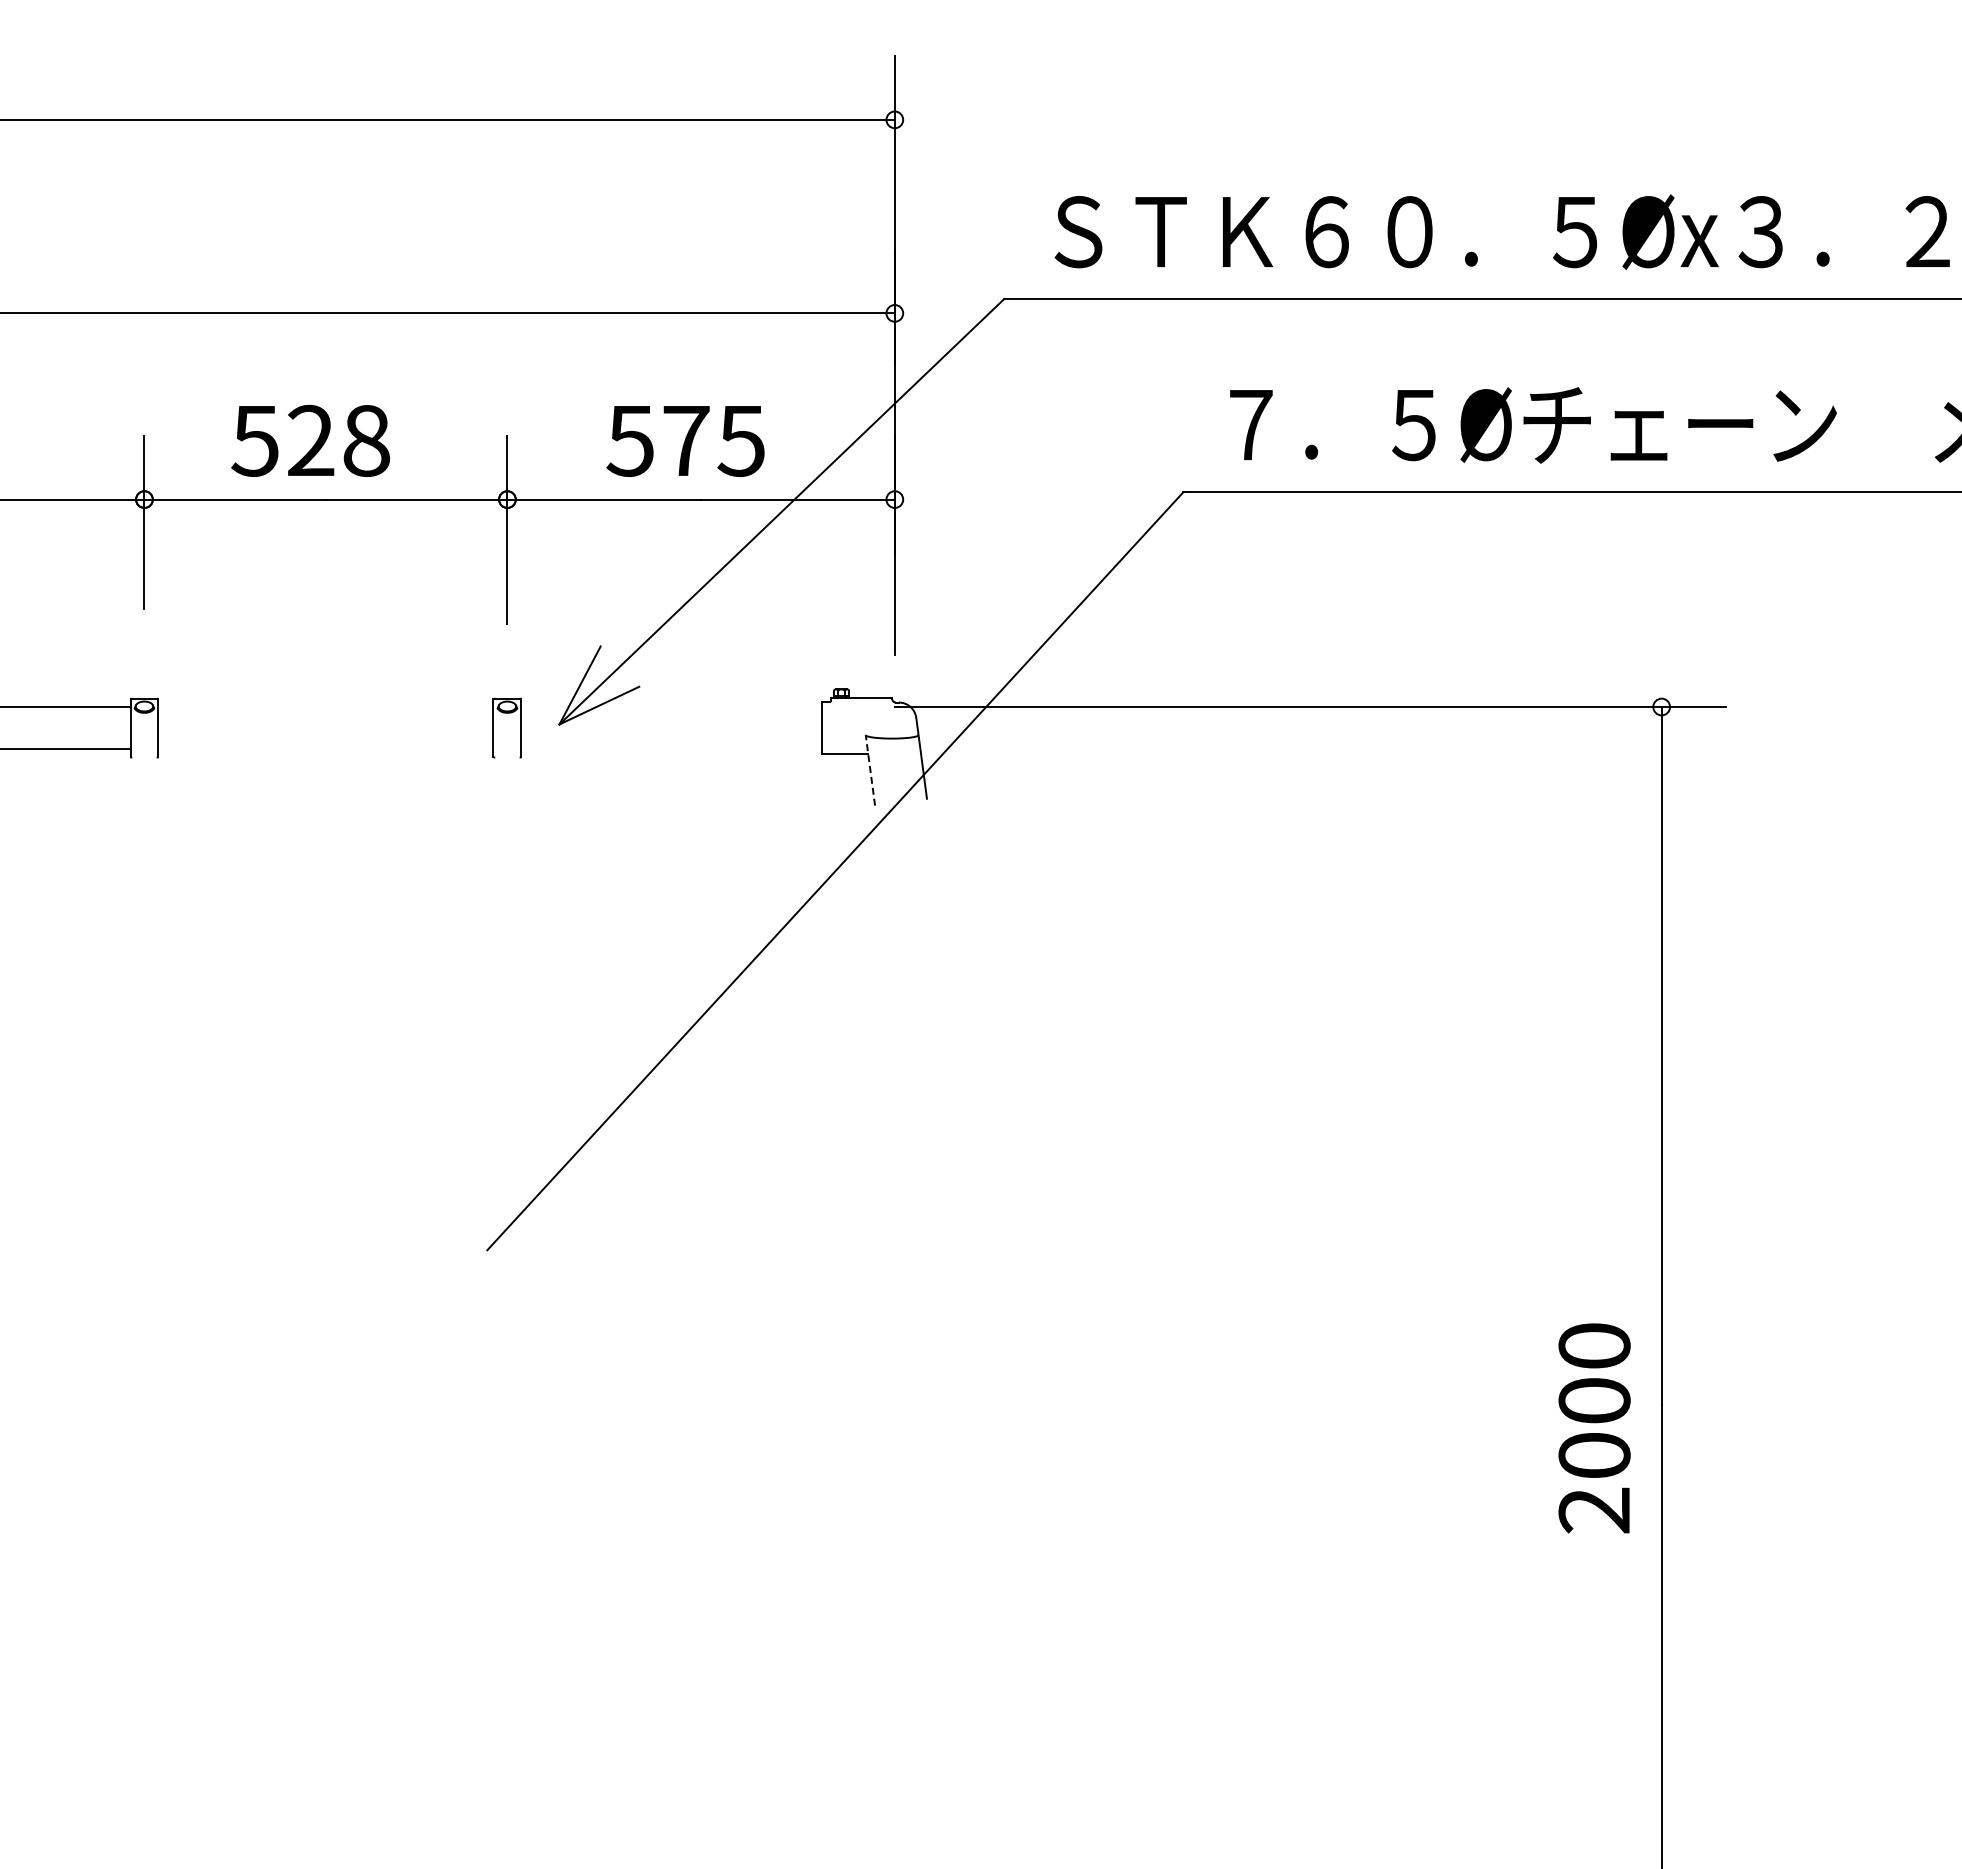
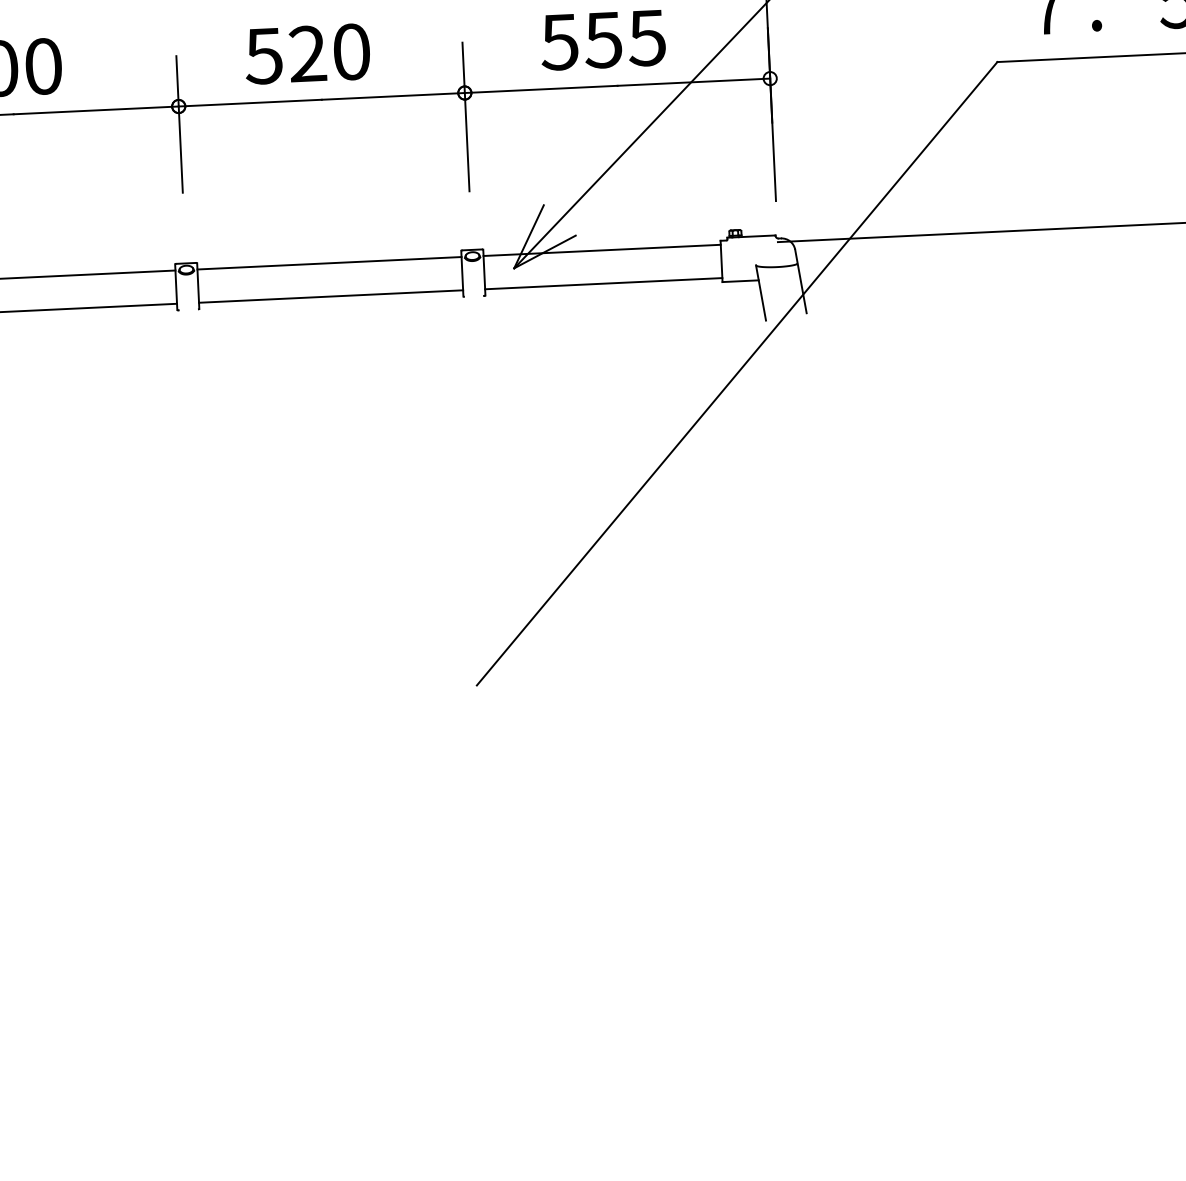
text: (366, 440) -> (351, 51), 528 -> 520
text: (685, 441) -> (603, 40), 575 -> 555
line: (325, 707) -> (329, 263), added
line: (671, 707) -> (601, 250), added
line: (325, 749) -> (330, 296), added
line: (671, 749) -> (603, 283), added
line: (870, 770) -> (761, 293), dashed -> solid

